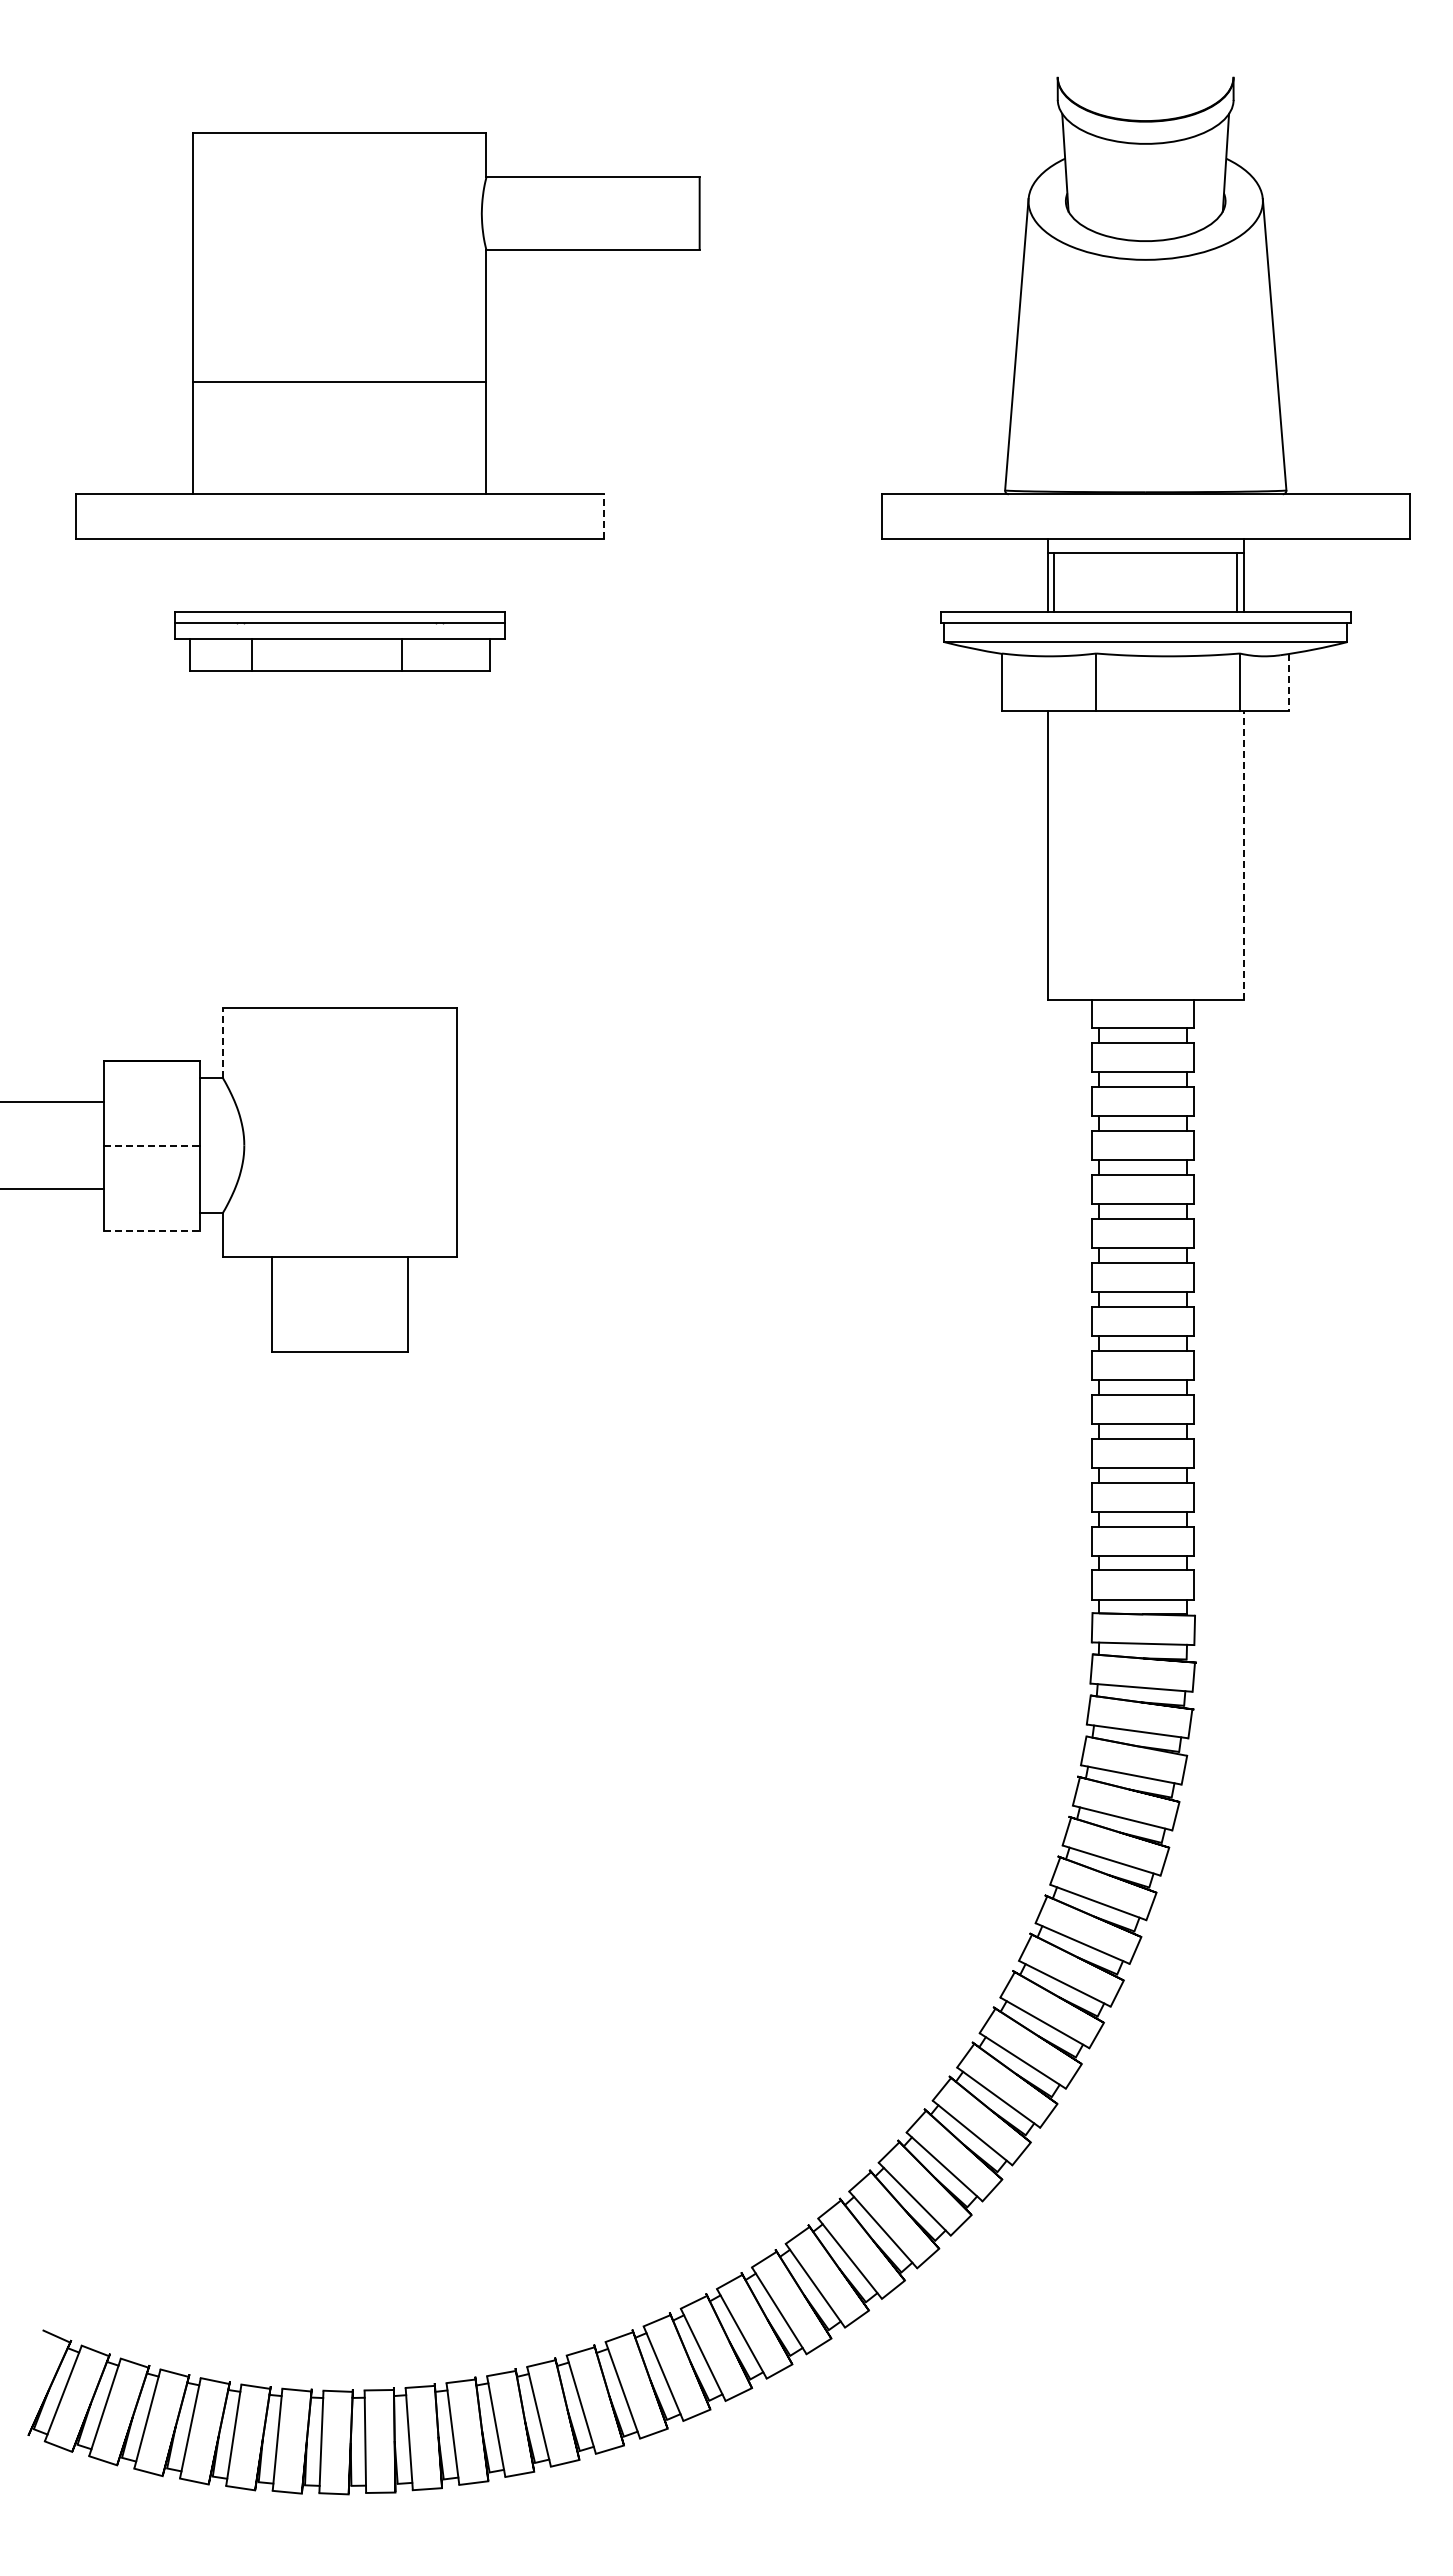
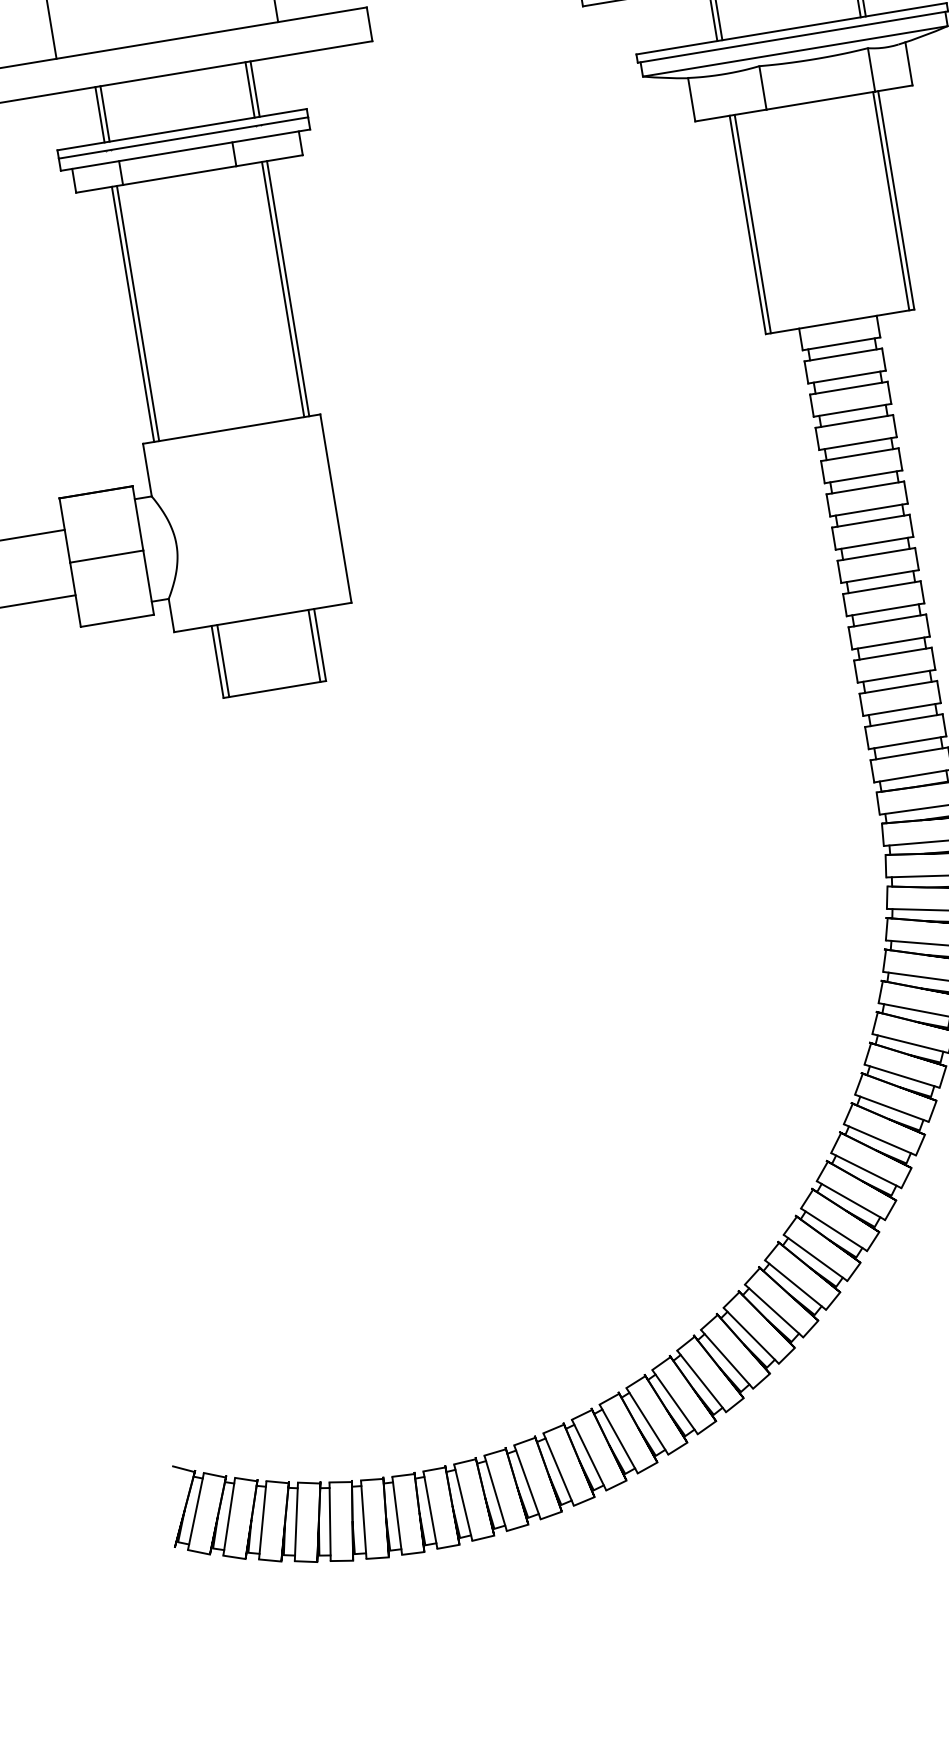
line: (603, 516) -> (369, 24), dashed -> solid
line: (237, 575) -> (100, 114), added
line: (244, 575) -> (105, 113), added
line: (435, 575) -> (249, 89), added
line: (442, 575) -> (255, 89), added
line: (1289, 682) -> (909, 63), dashed -> solid
line: (237, 839) -> (133, 314), added
line: (244, 839) -> (138, 313), added
line: (435, 839) -> (282, 289), added
line: (442, 839) -> (288, 288), added
line: (1054, 854) -> (752, 223), added
line: (1237, 854) -> (891, 200), added
line: (1243, 854) -> (895, 199), dashed -> solid
line: (222, 1042) -> (147, 469), dashed -> solid
line: (152, 1145) -> (107, 556), dashed -> solid
line: (152, 1230) -> (117, 620), dashed -> solid
line: (279, 1304) -> (223, 660), added
line: (400, 1304) -> (314, 645), added

